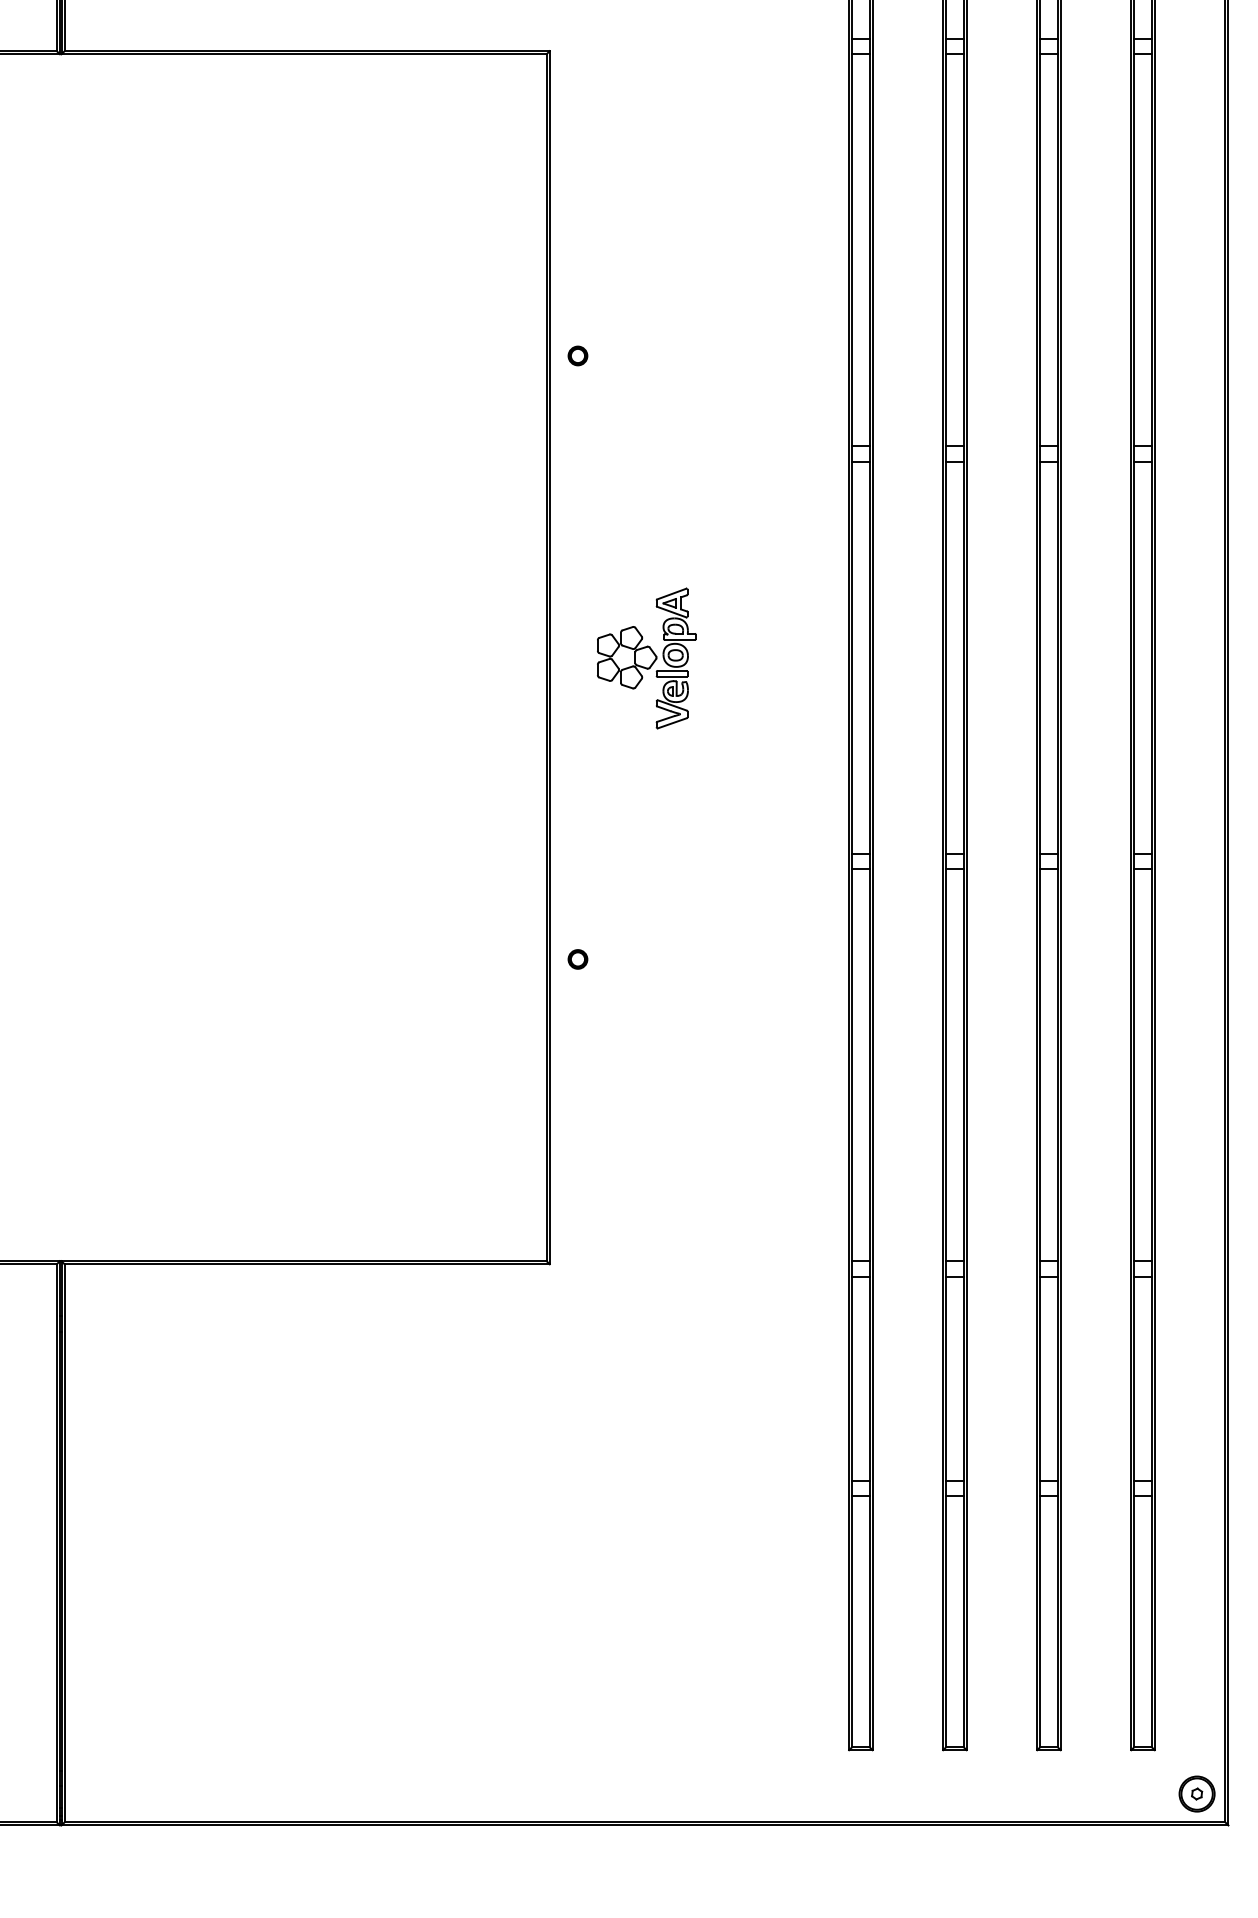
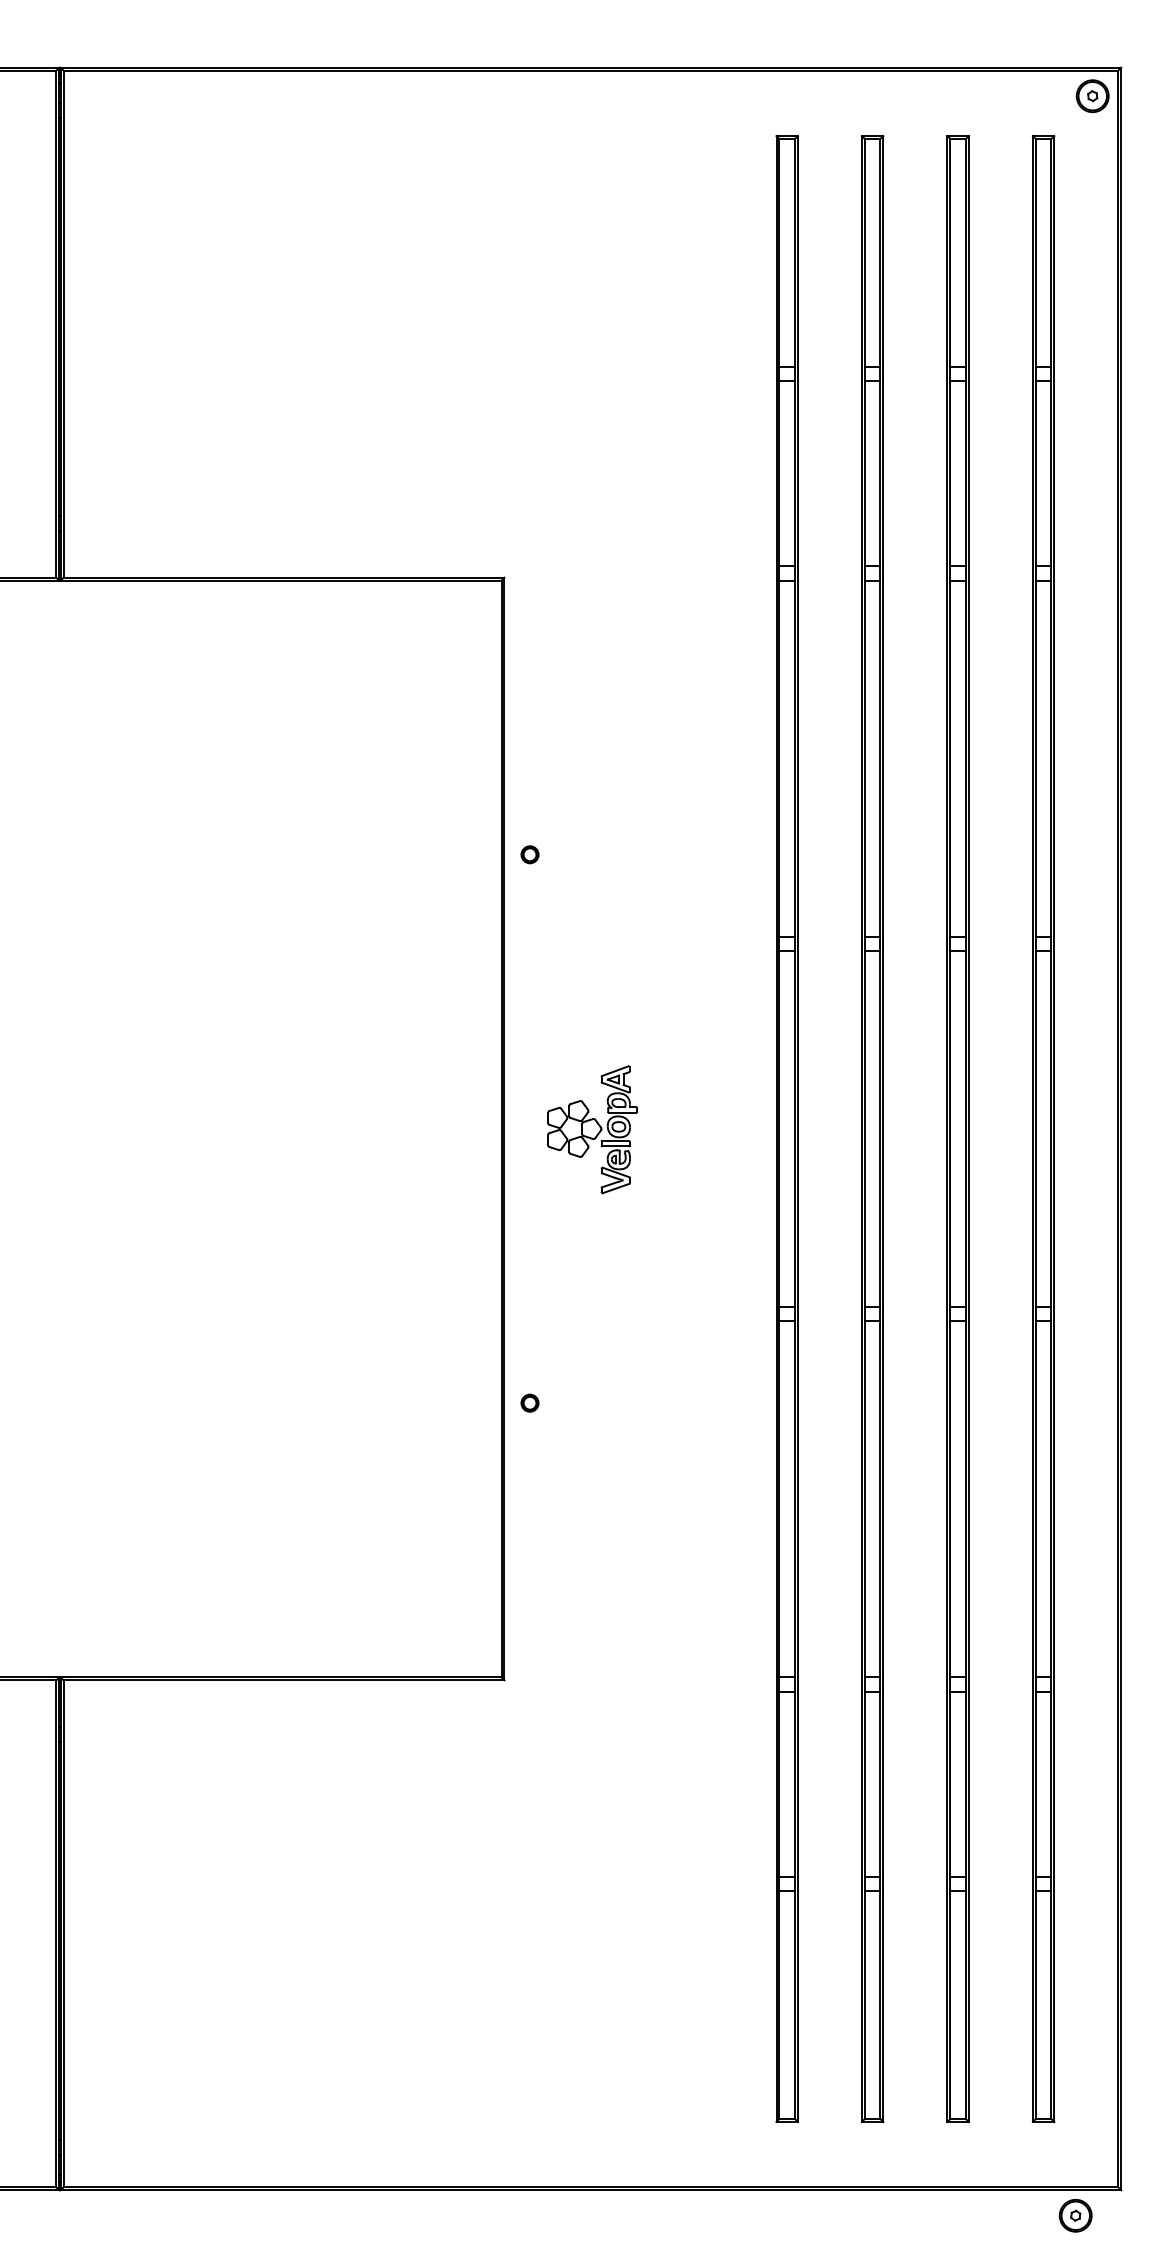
part: (1196, 1793) -> (1075, 2215), moved

